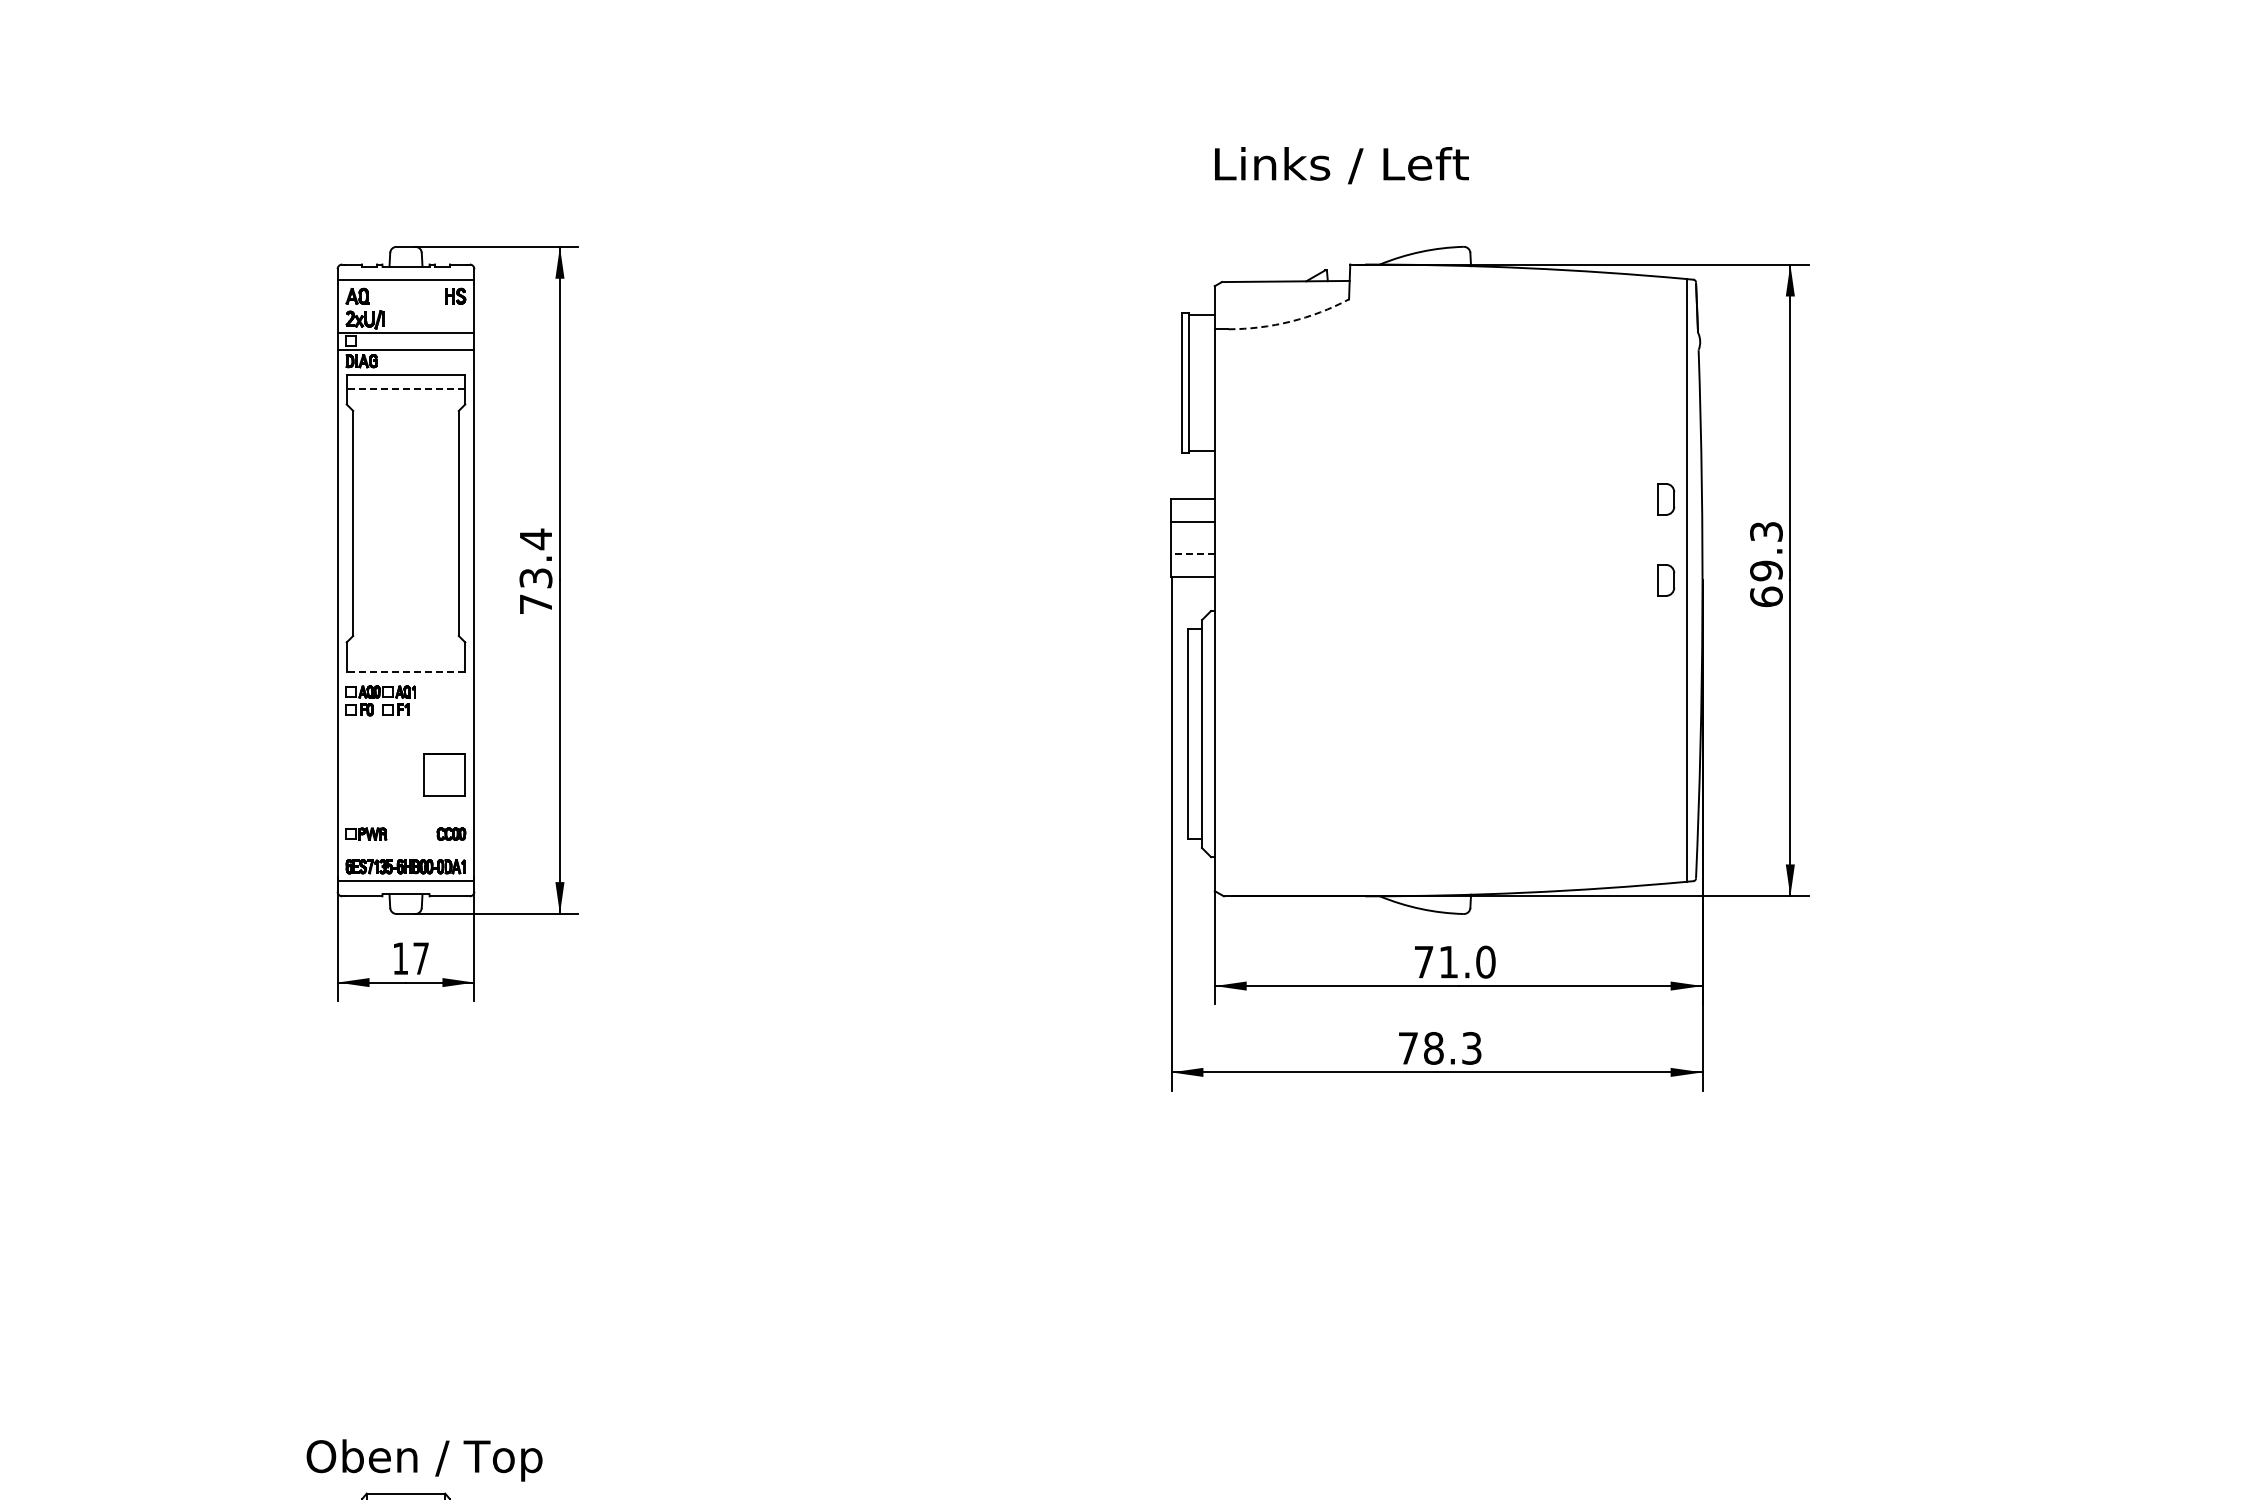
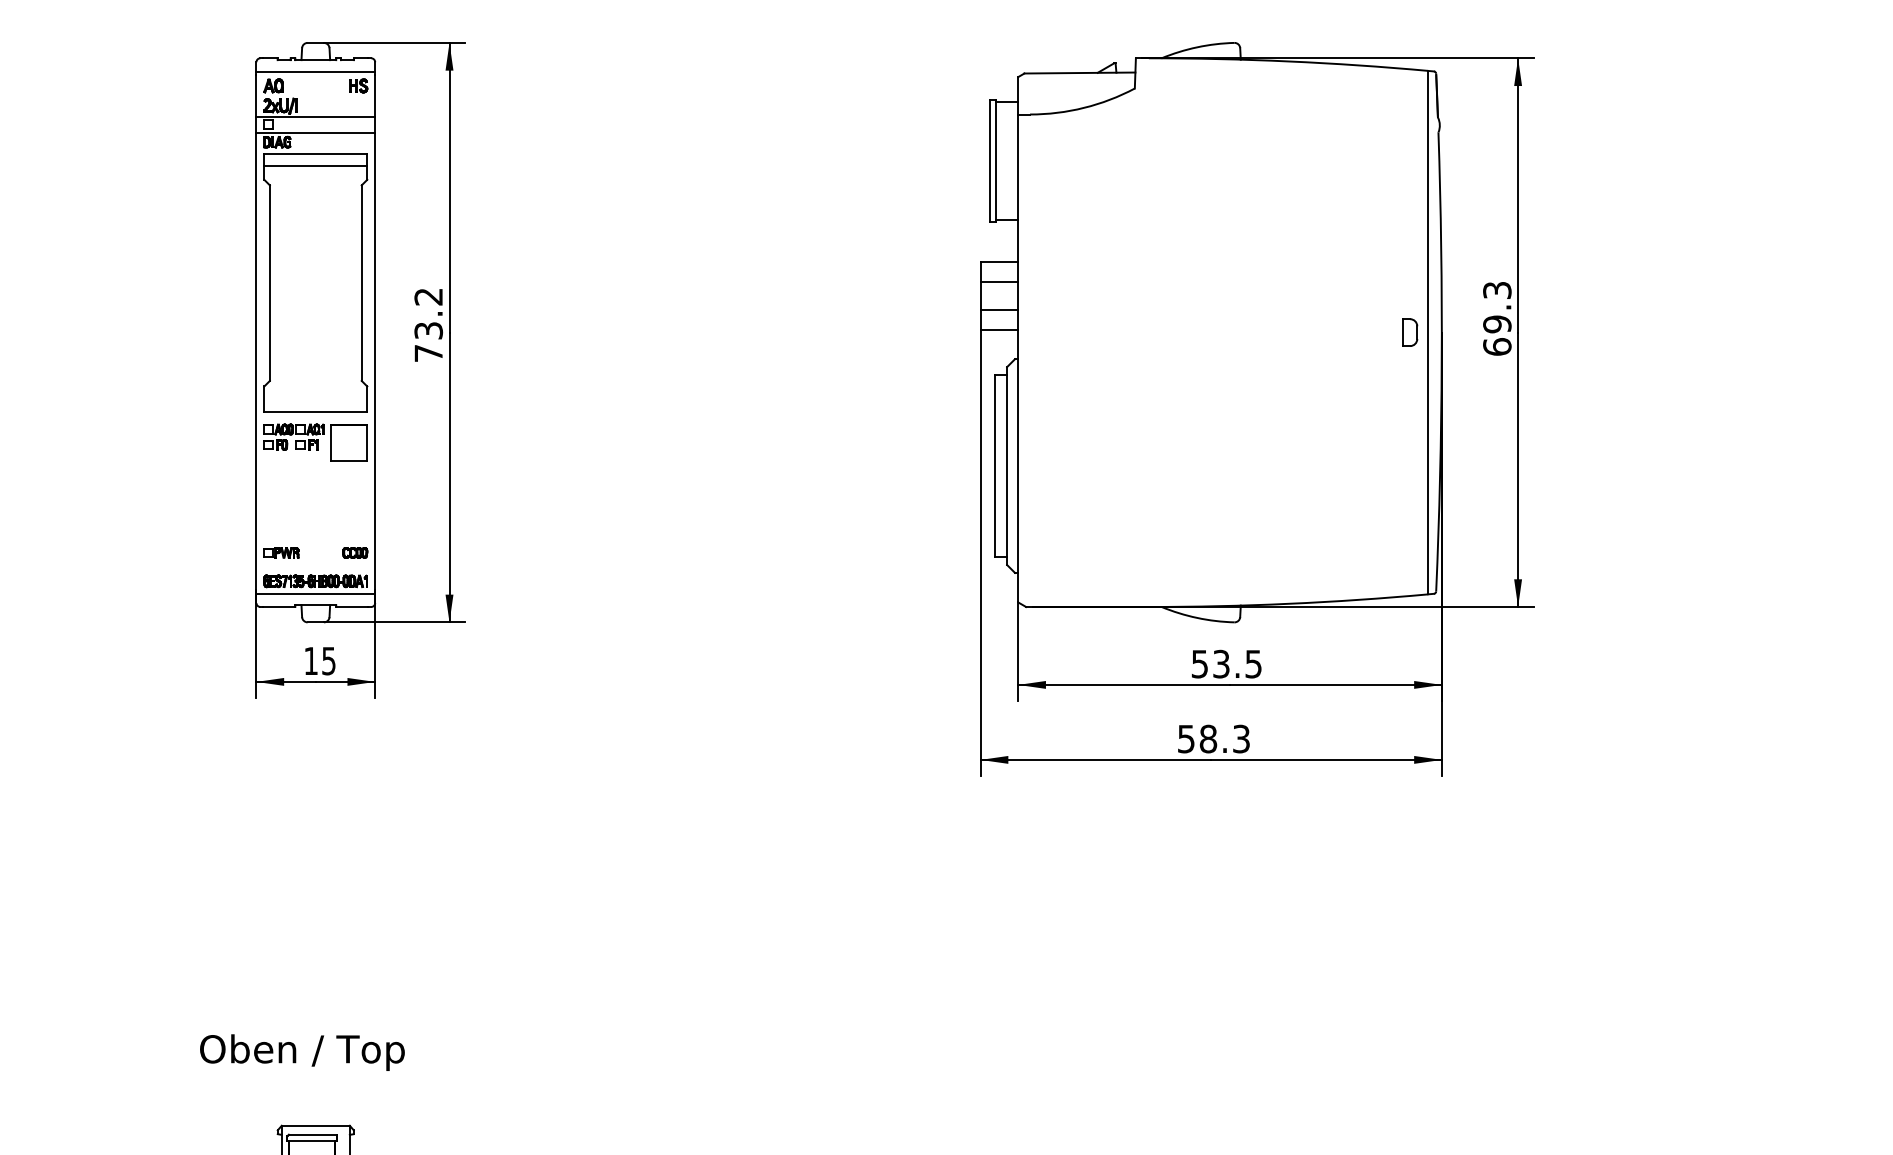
arc: (1290, 321) -> (1083, 107), dashed -> solid
line: (405, 388) -> (315, 165), dashed -> solid
part: (1666, 499) -> (1410, 262), removed
text: (535, 539) -> (428, 297), 73.4 -> 73.2
line: (1193, 554) -> (999, 310), dashed -> solid
line: (405, 671) -> (315, 411), dashed -> solid
part: (444, 774) -> (349, 442), moved
text: (420, 958) -> (328, 660), 17 -> 15
text: (1454, 961) -> (1226, 663), 71.0 -> 53.5
text: (1407, 1048) -> (1185, 739), 78.3 -> 58.3
text: (424, 1460) -> (302, 1052), moved

